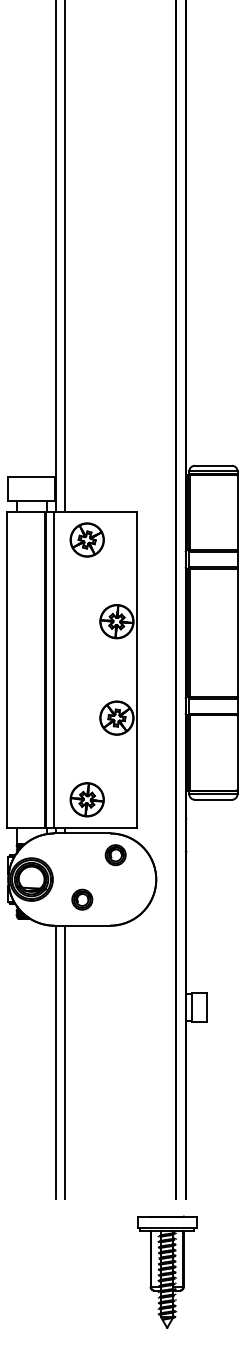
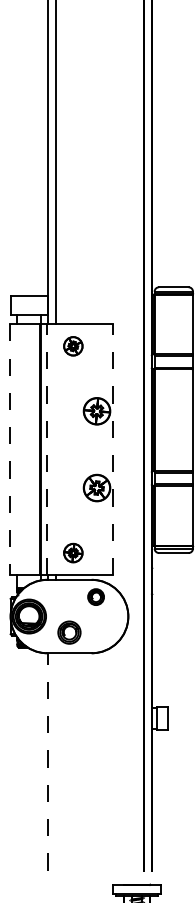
part: (86, 539) -> (72, 345), size x0.7
line: (7, 669) -> (9, 449), solid -> dashed
line: (53, 669) -> (46, 449), solid -> dashed
line: (137, 669) -> (113, 449), solid -> dashed
part: (86, 799) -> (72, 552), size x0.7
part: (82, 899) -> (69, 632), size x1.4
line: (64, 1061) -> (55, 761), removed
line: (55, 1062) -> (48, 762), solid -> dashed

